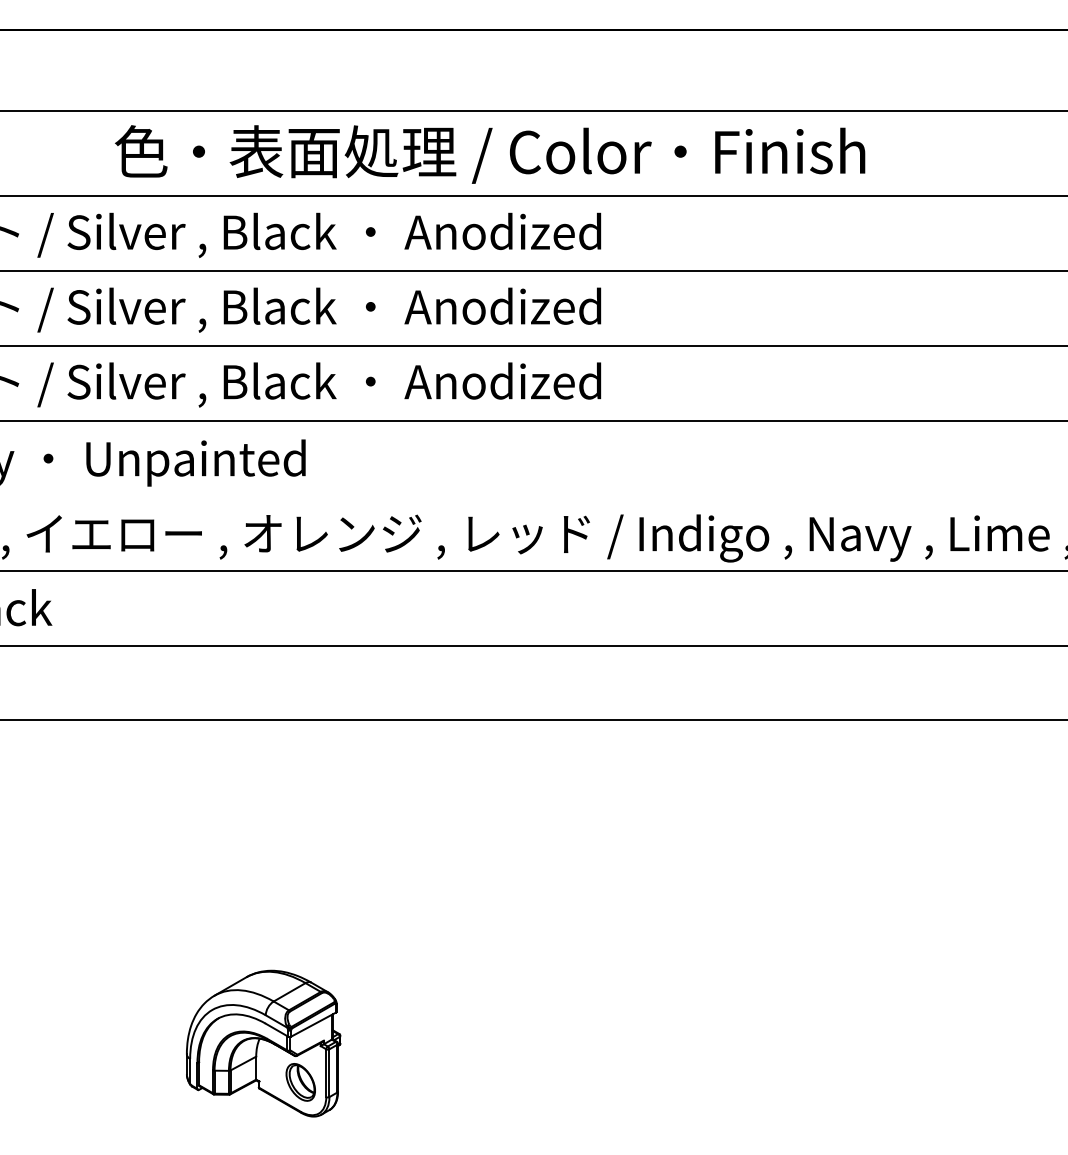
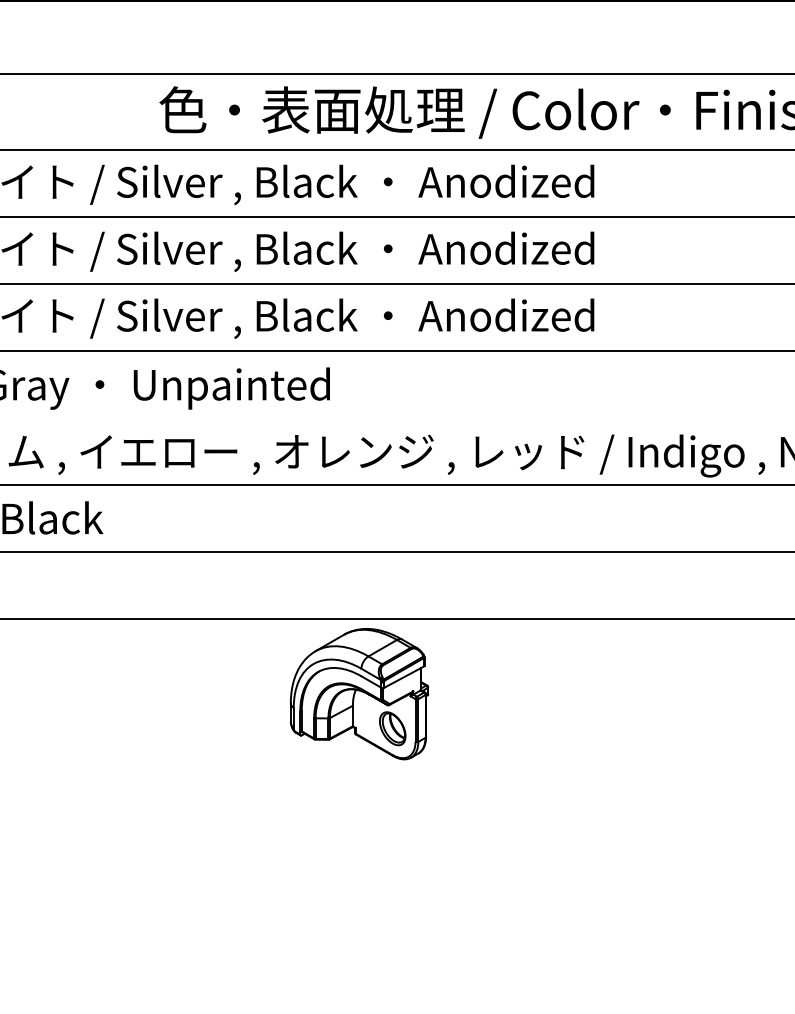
part: (263, 1043) -> (359, 693), moved

